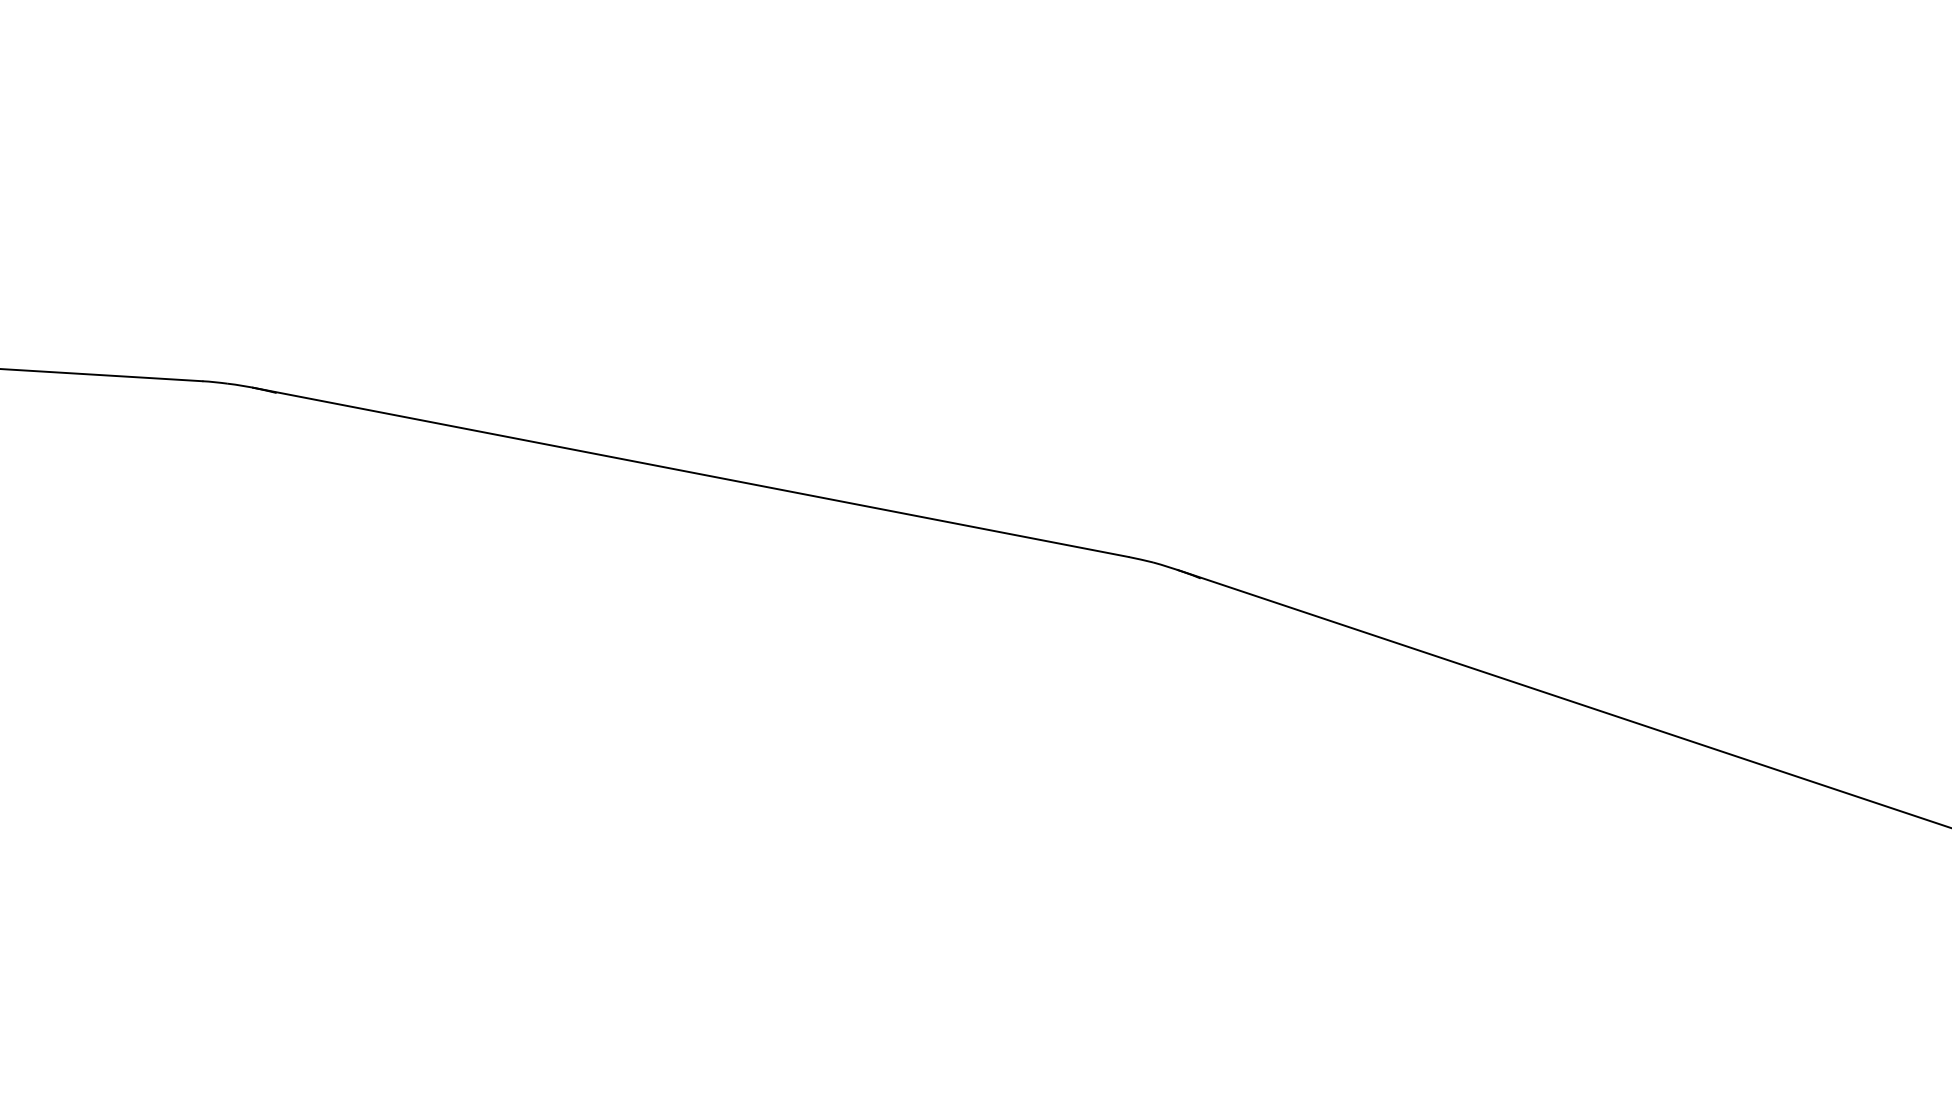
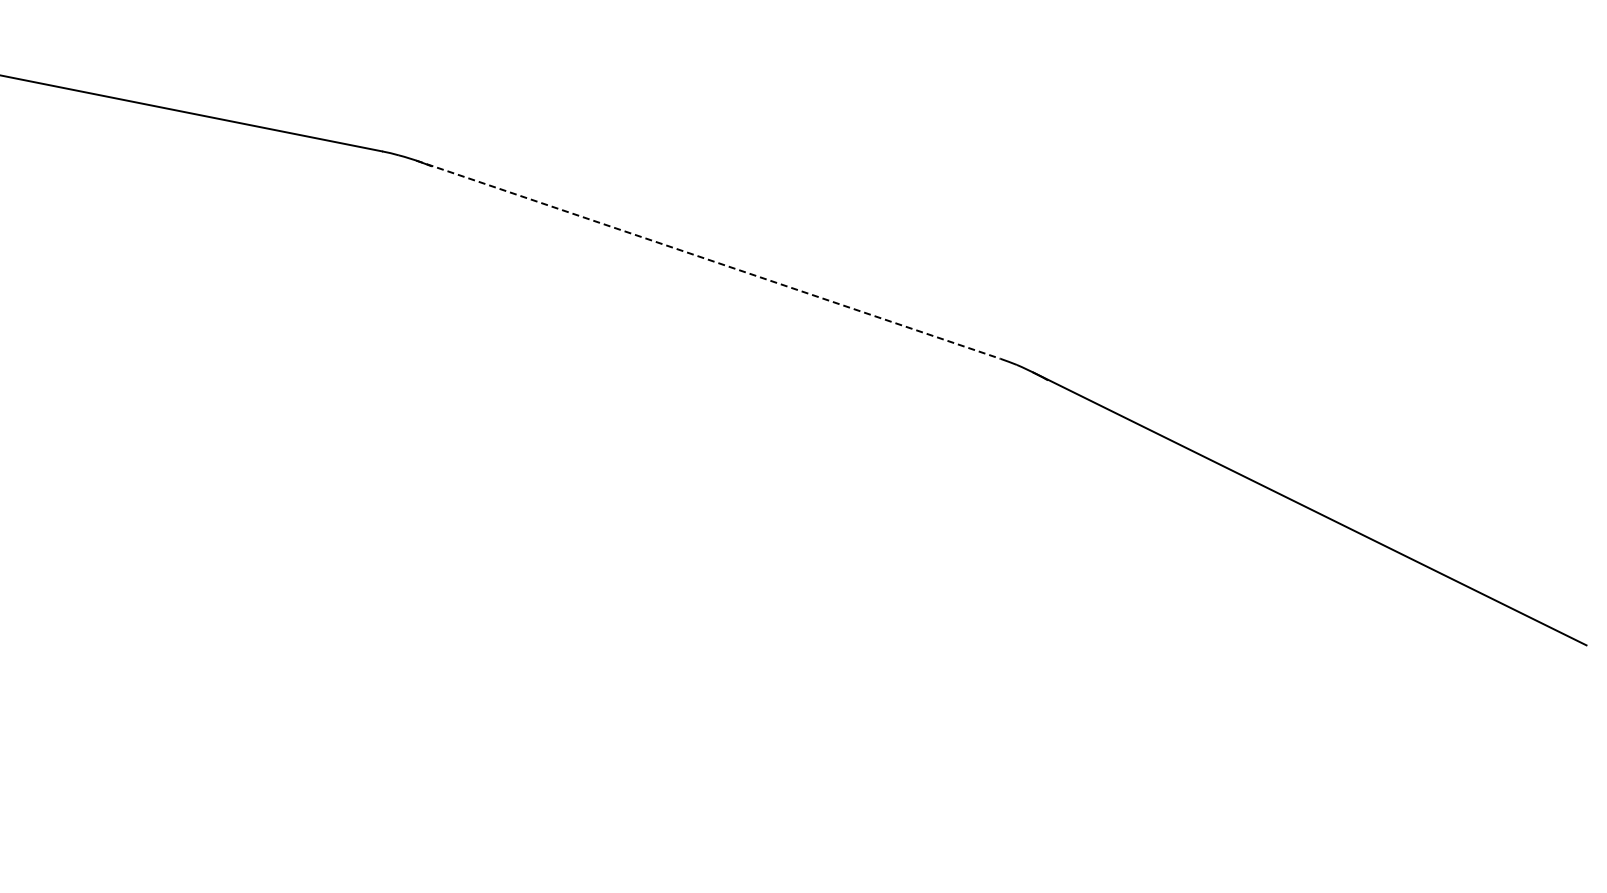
line: (690, 472) -> (708, 259), solid -> dashed

